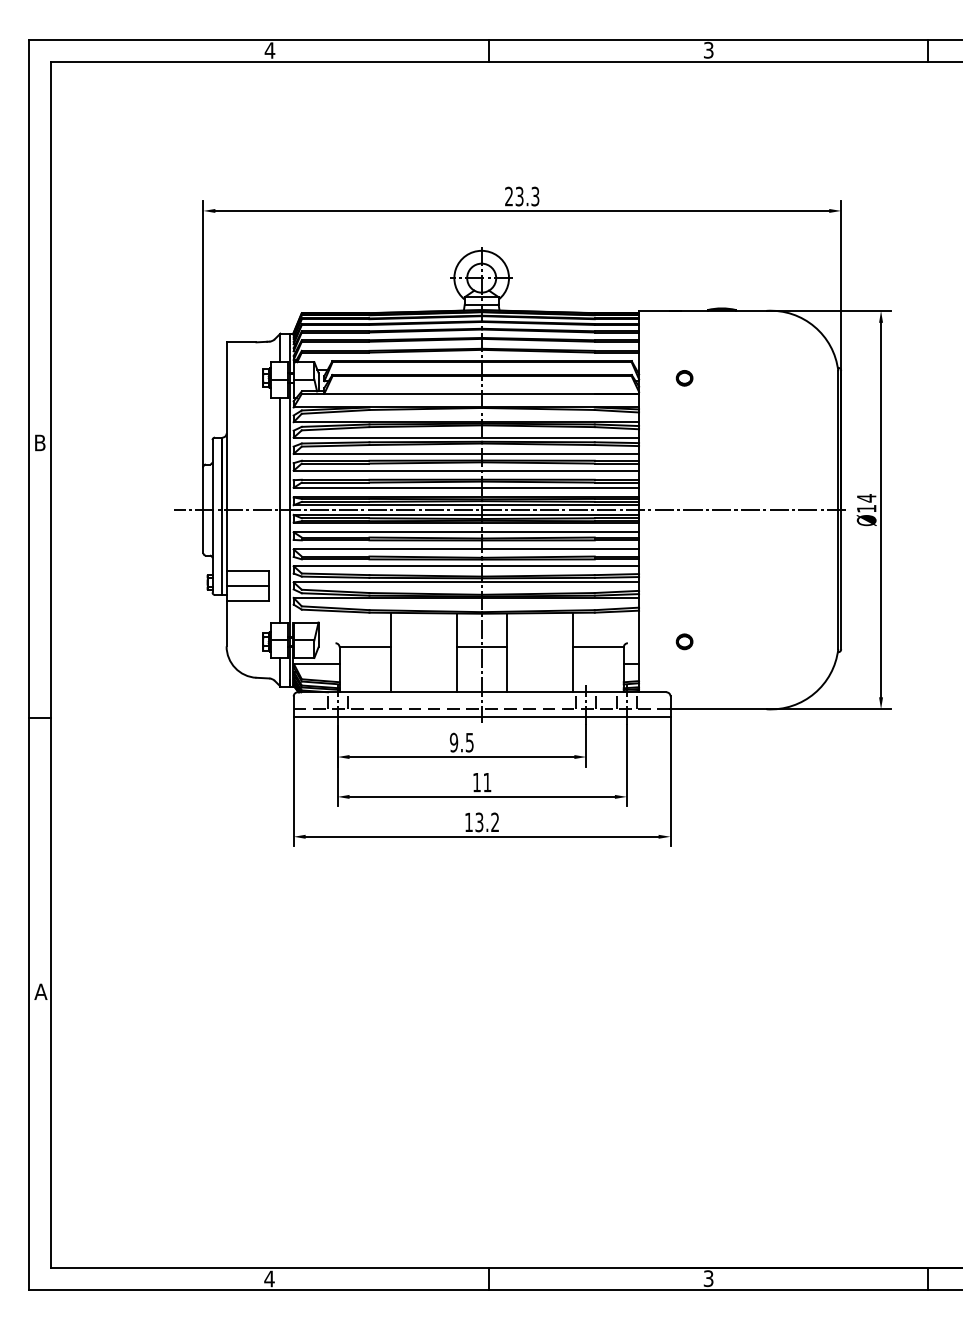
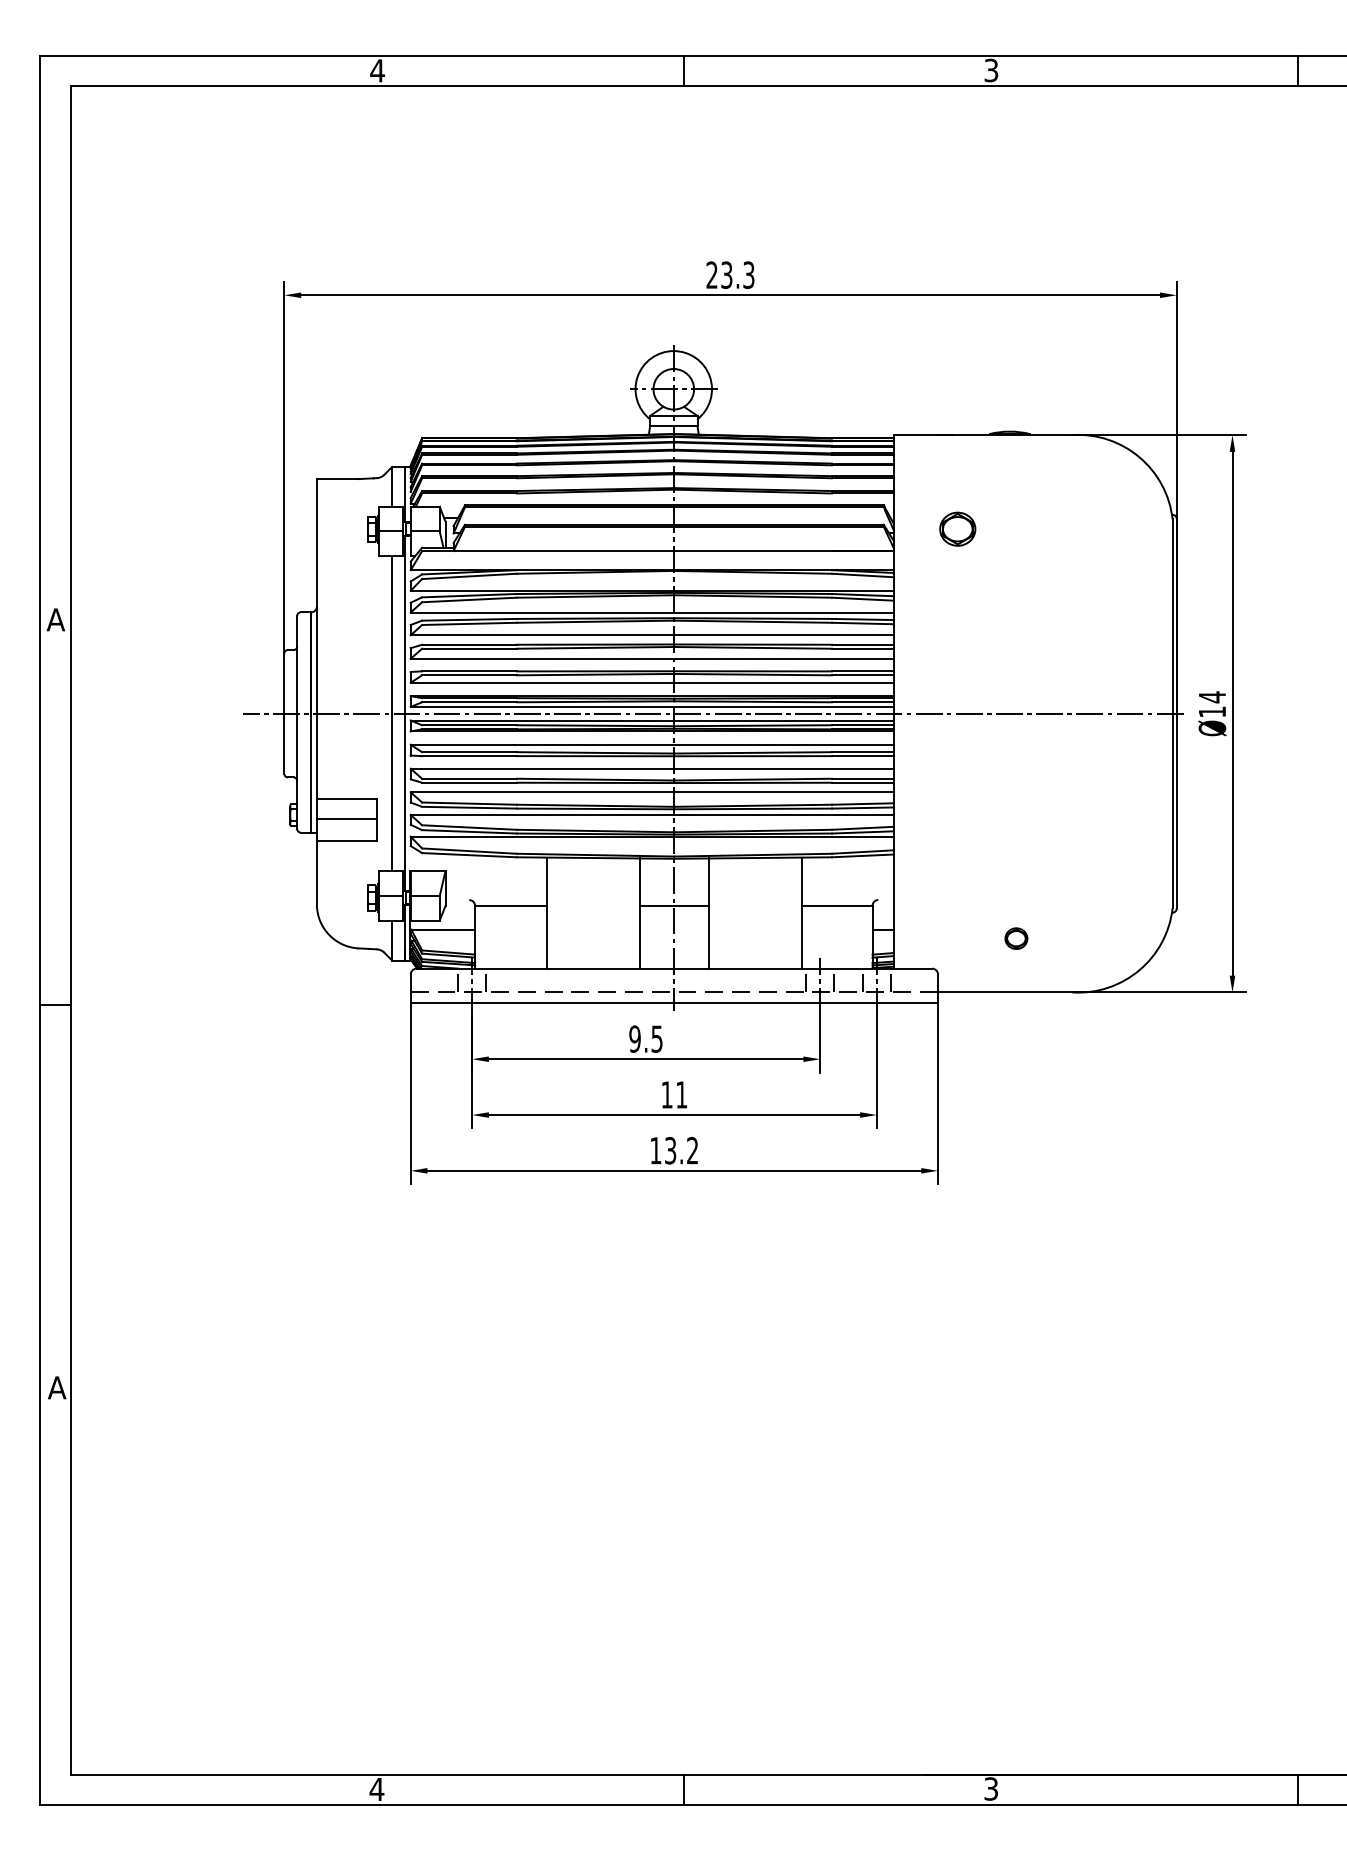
part: (684, 378) -> (957, 529), size x1.6
text: (39, 442) -> (55, 619), B -> A
part: (684, 641) -> (1016, 938), moved

